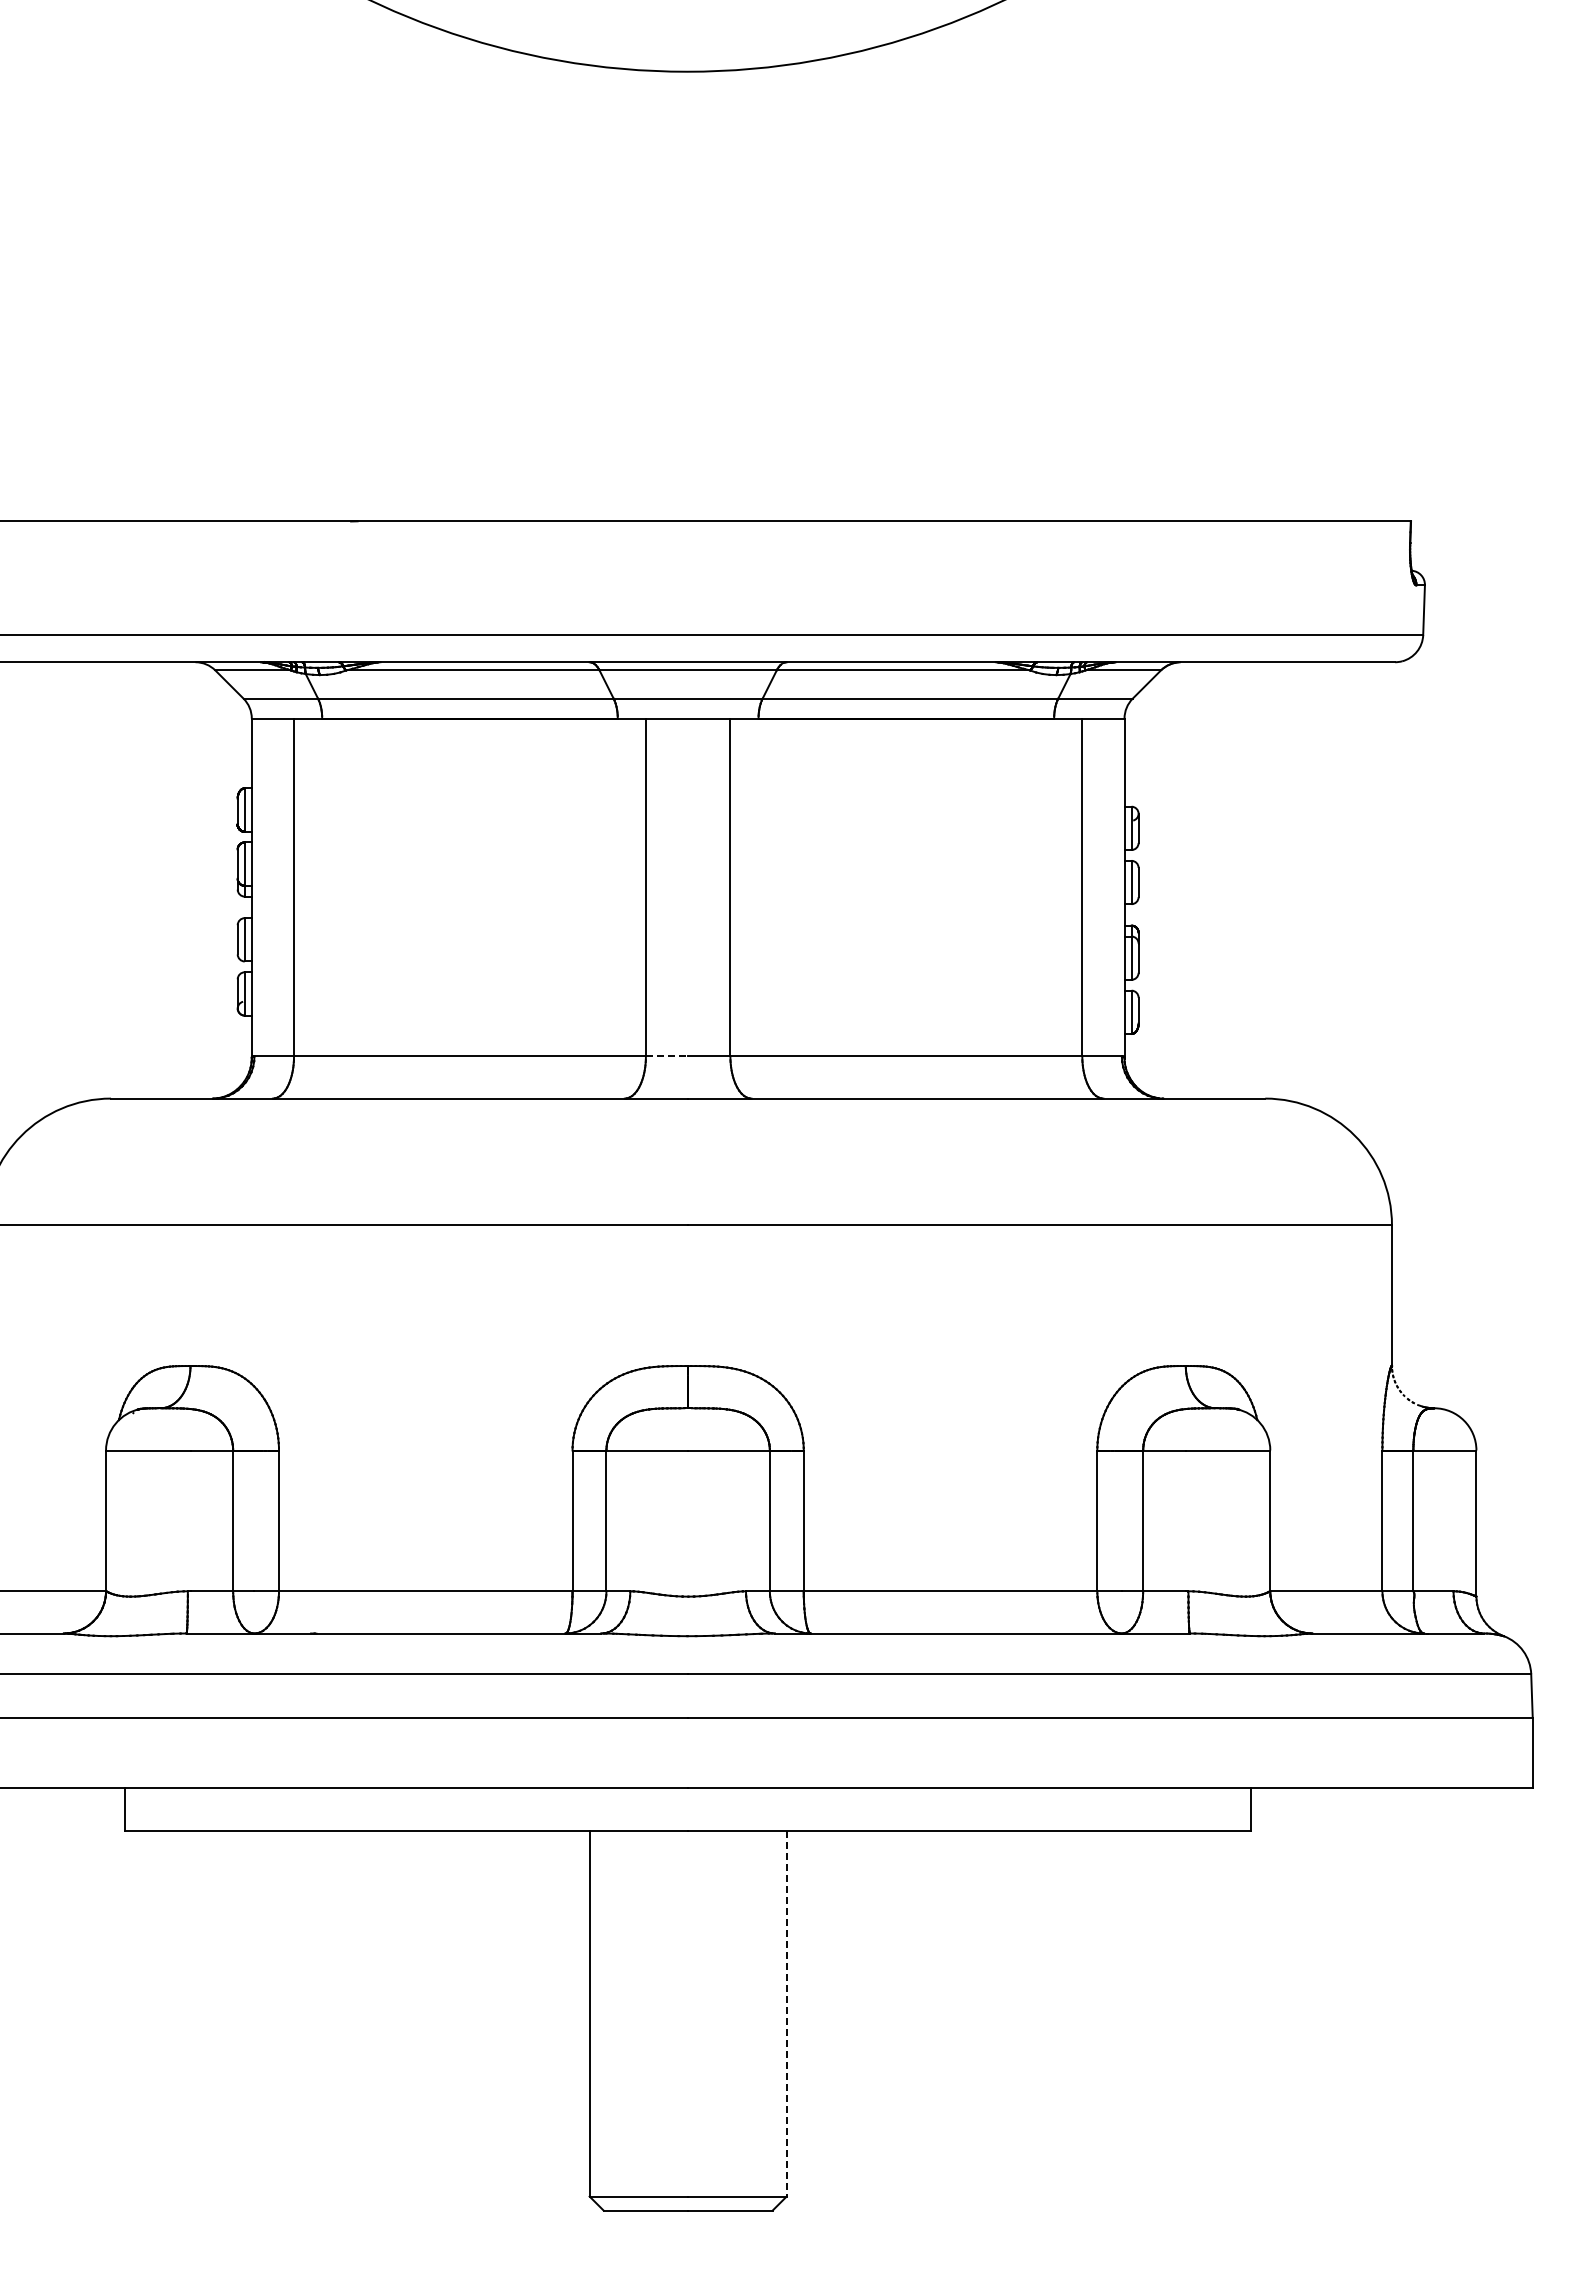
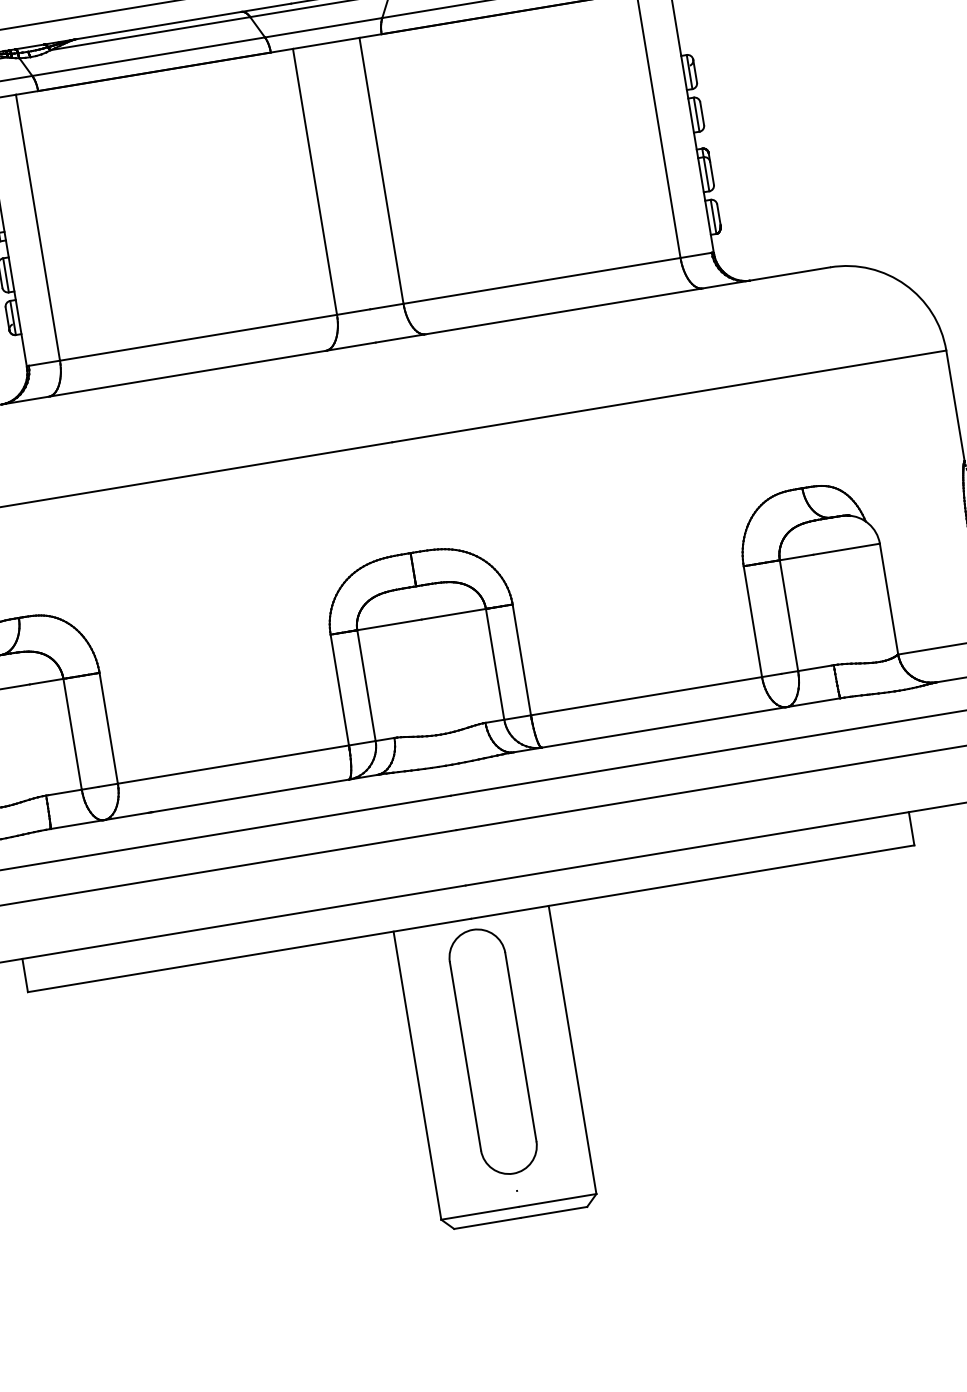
line: (667, 1056) -> (354, 312), dashed -> solid
part: (688, 1999) -> (493, 1051), added
line: (786, 2013) -> (572, 1049), dashed -> solid

